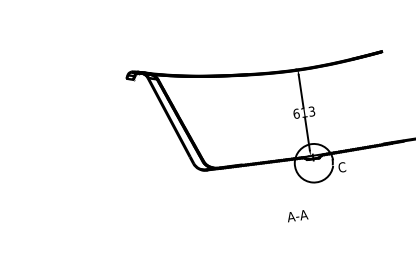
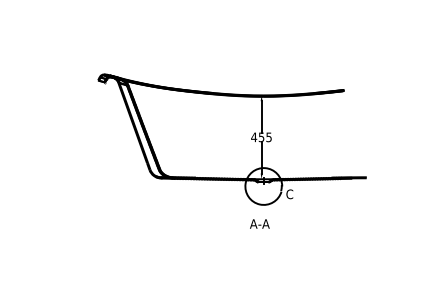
text: (304, 112) -> (261, 137), 613 -> 455
text: (297, 215) -> (259, 223), moved

